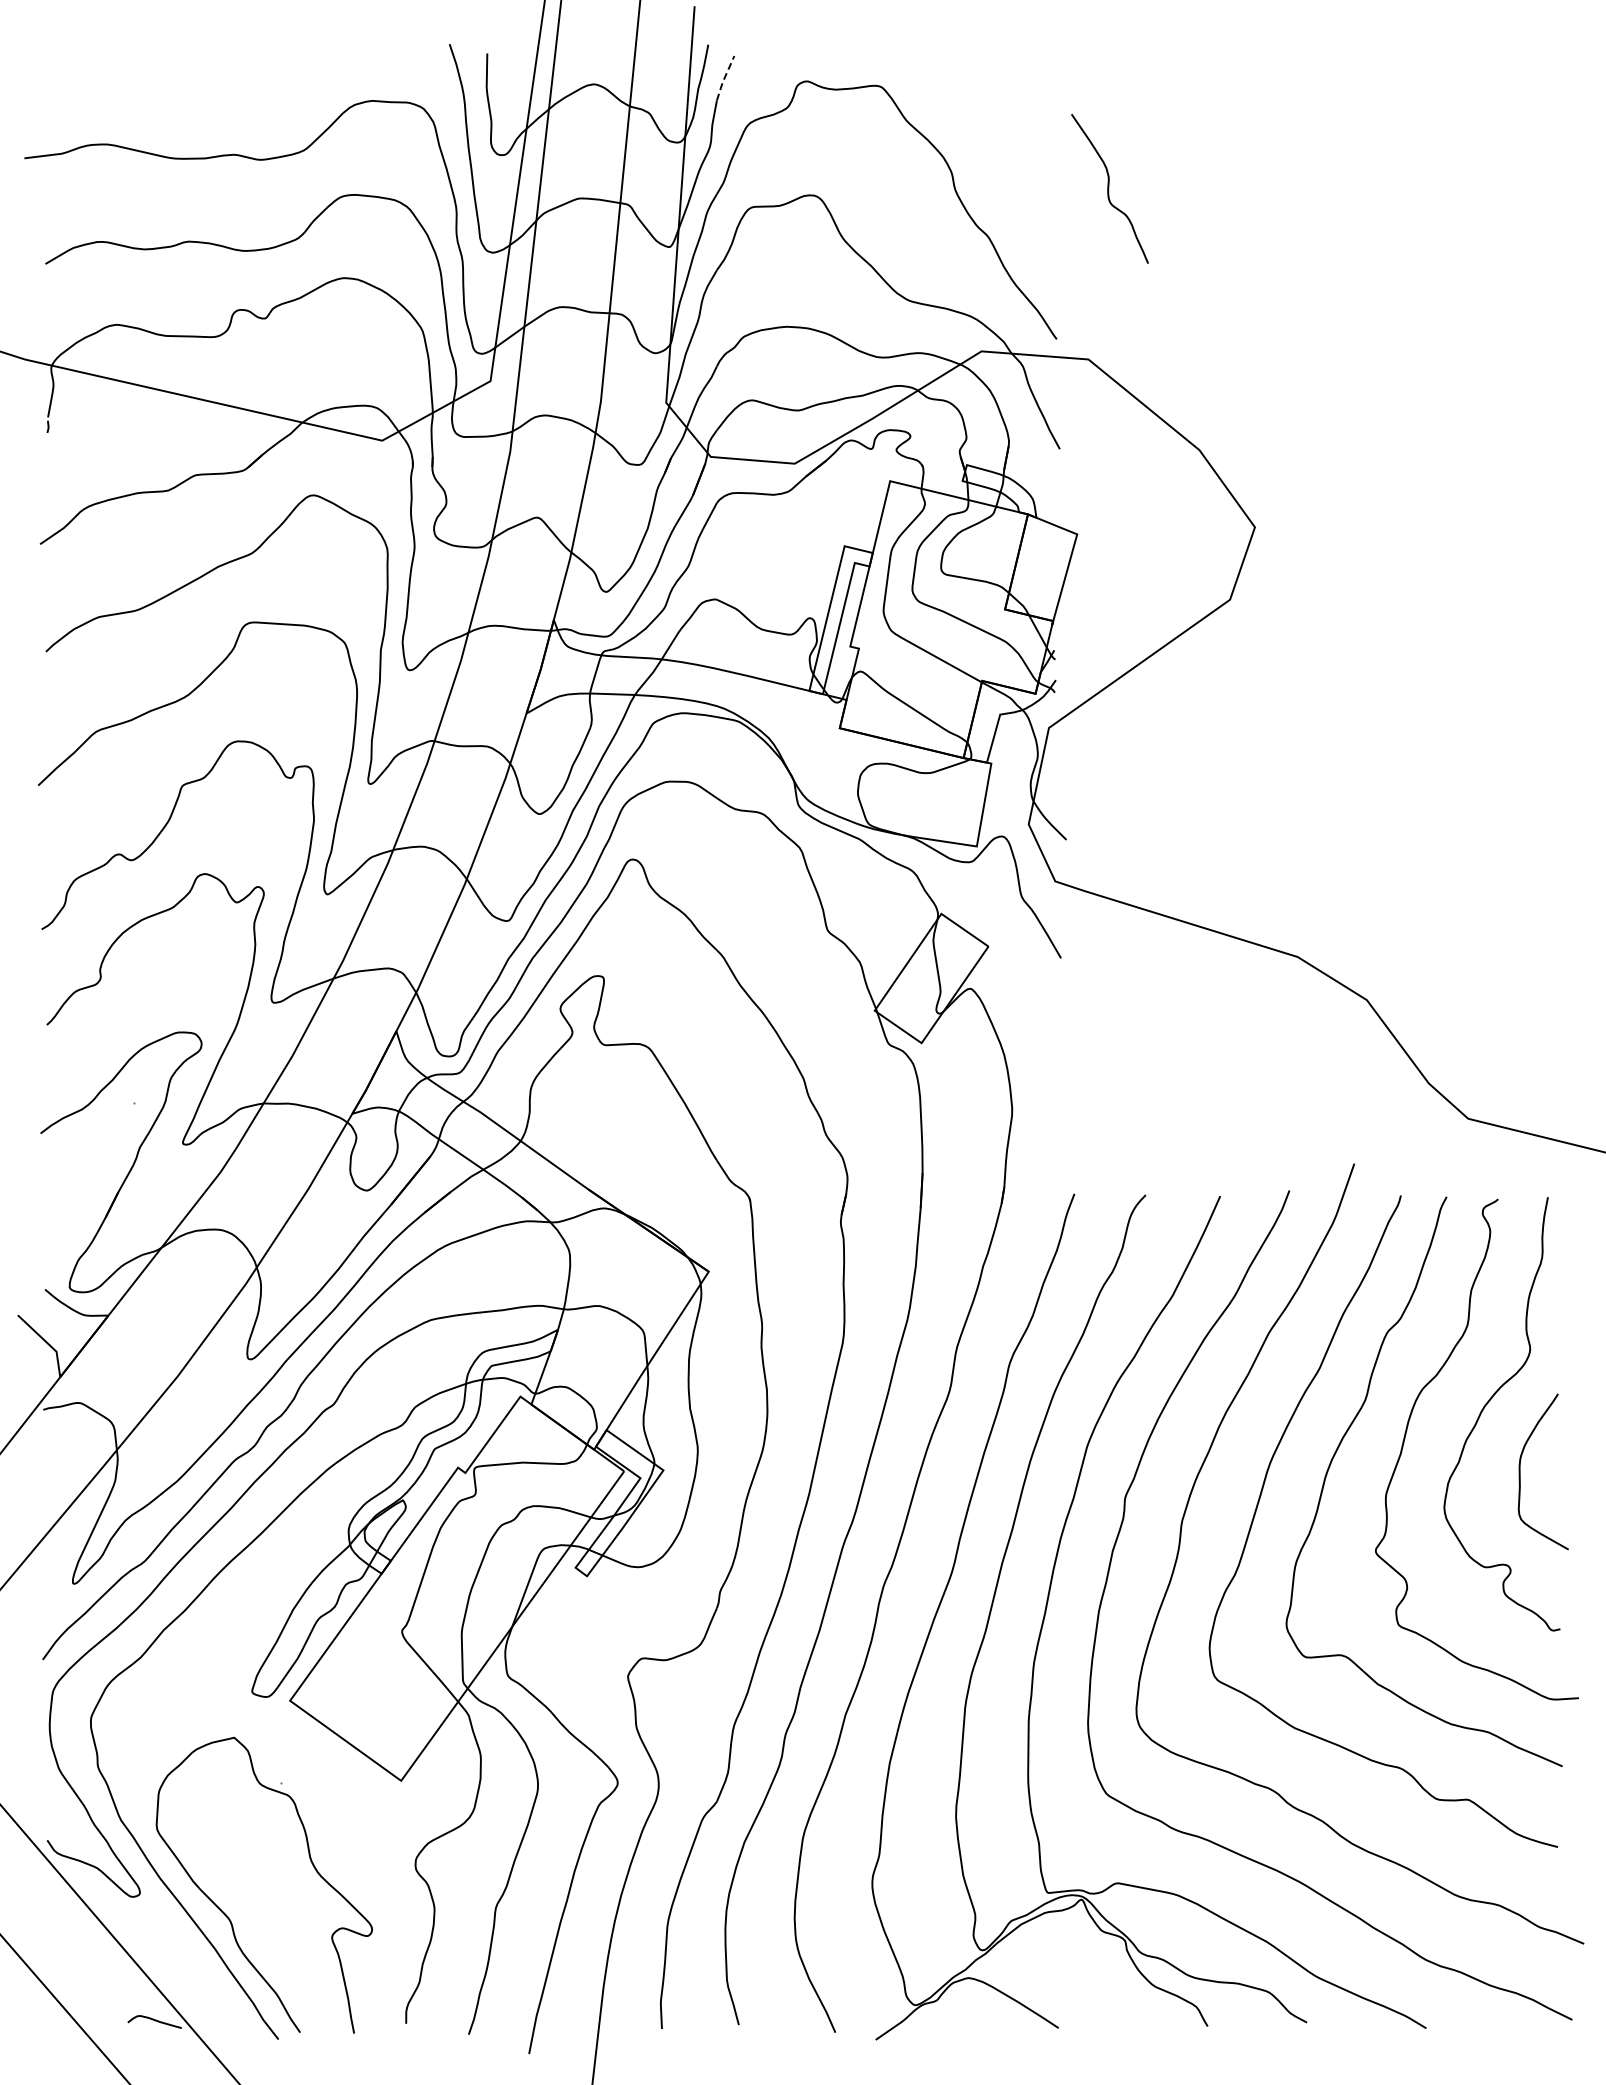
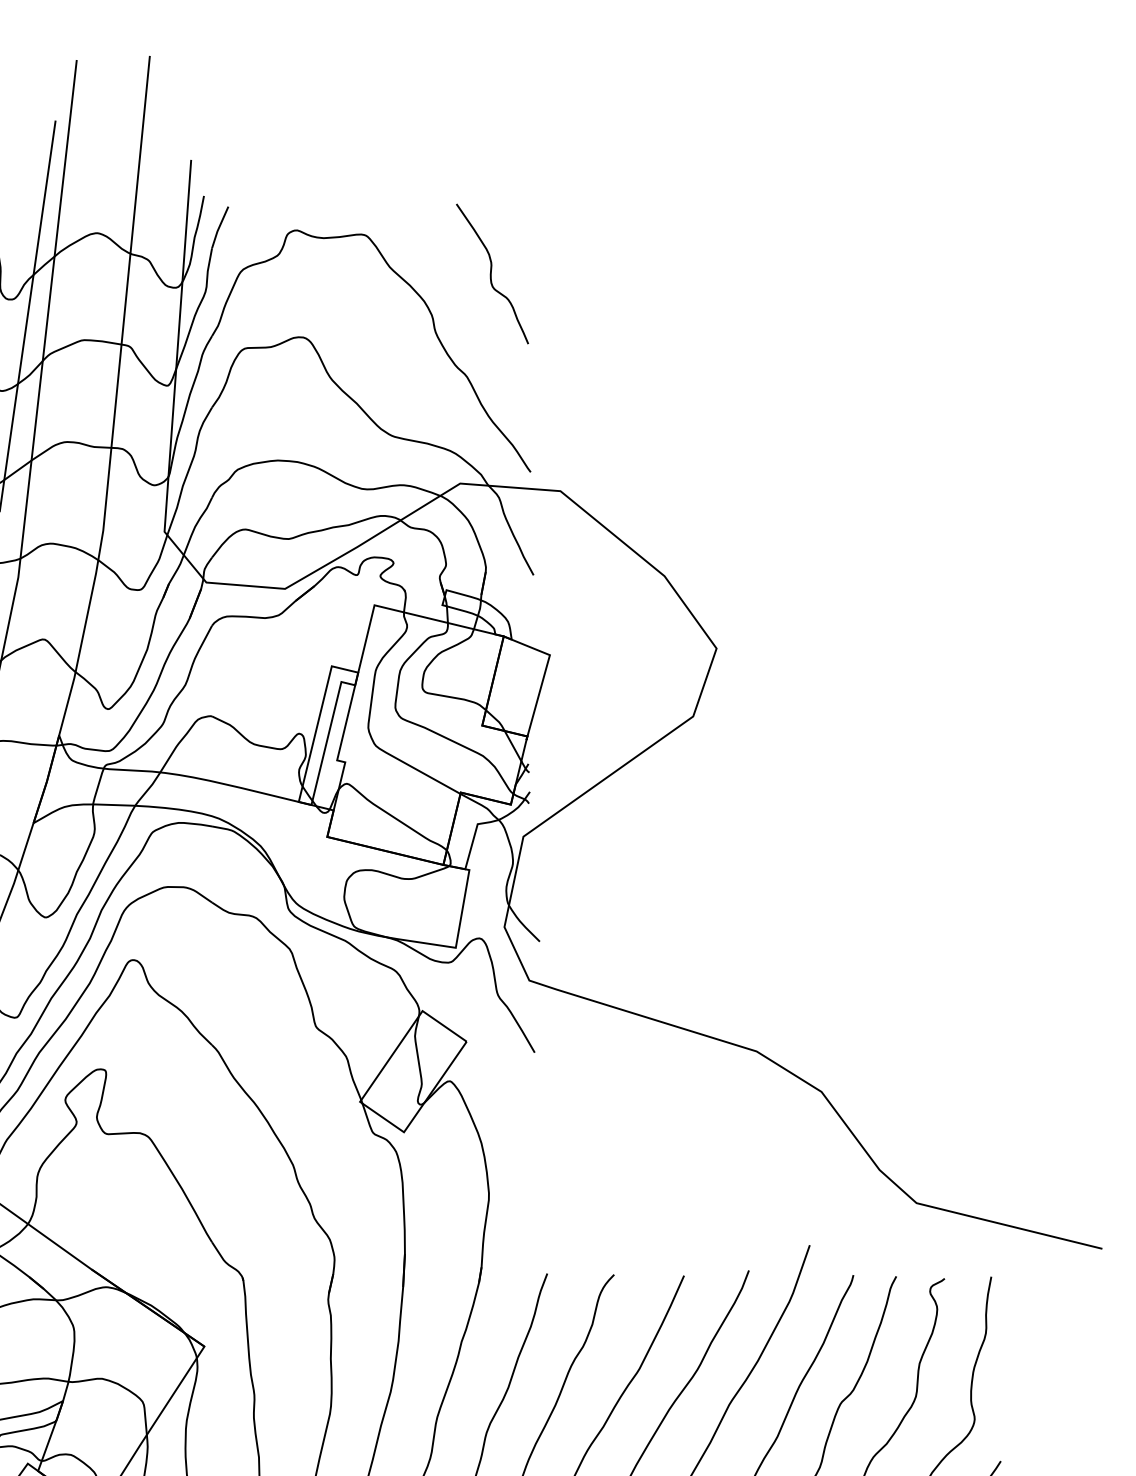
line: (724, 78) -> (219, 227), dashed -> solid
curve: (1109, 188) -> (492, 273), moved

